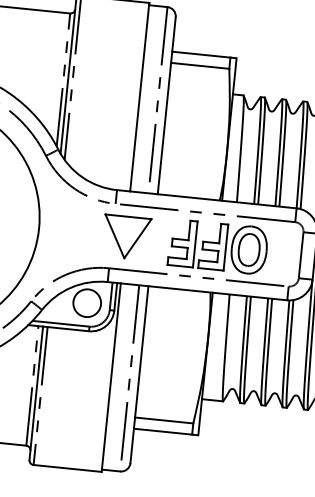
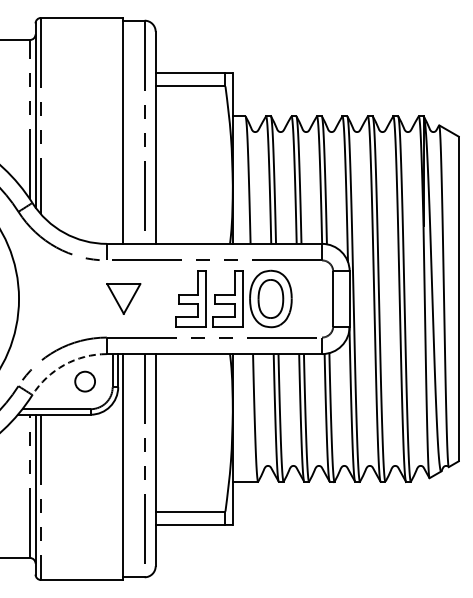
part: (126, 237) -> (123, 298), size x0.6
arc: (71, 287) -> (64, 365), solid -> dashed
circle: (86, 303) -> (84, 381), size x0.6

